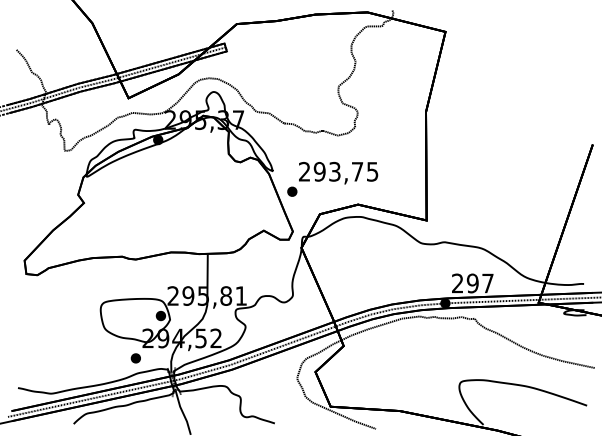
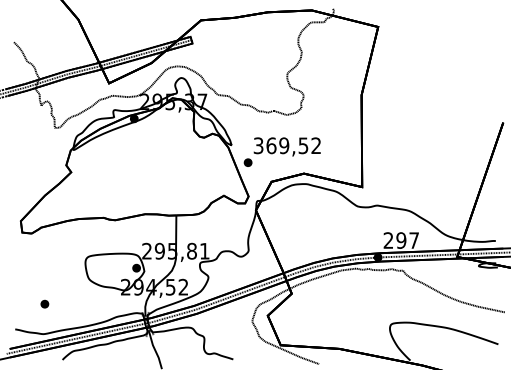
text: (338, 171) -> (287, 145), 293,75 -> 369,52
part: (135, 358) -> (44, 304), moved

